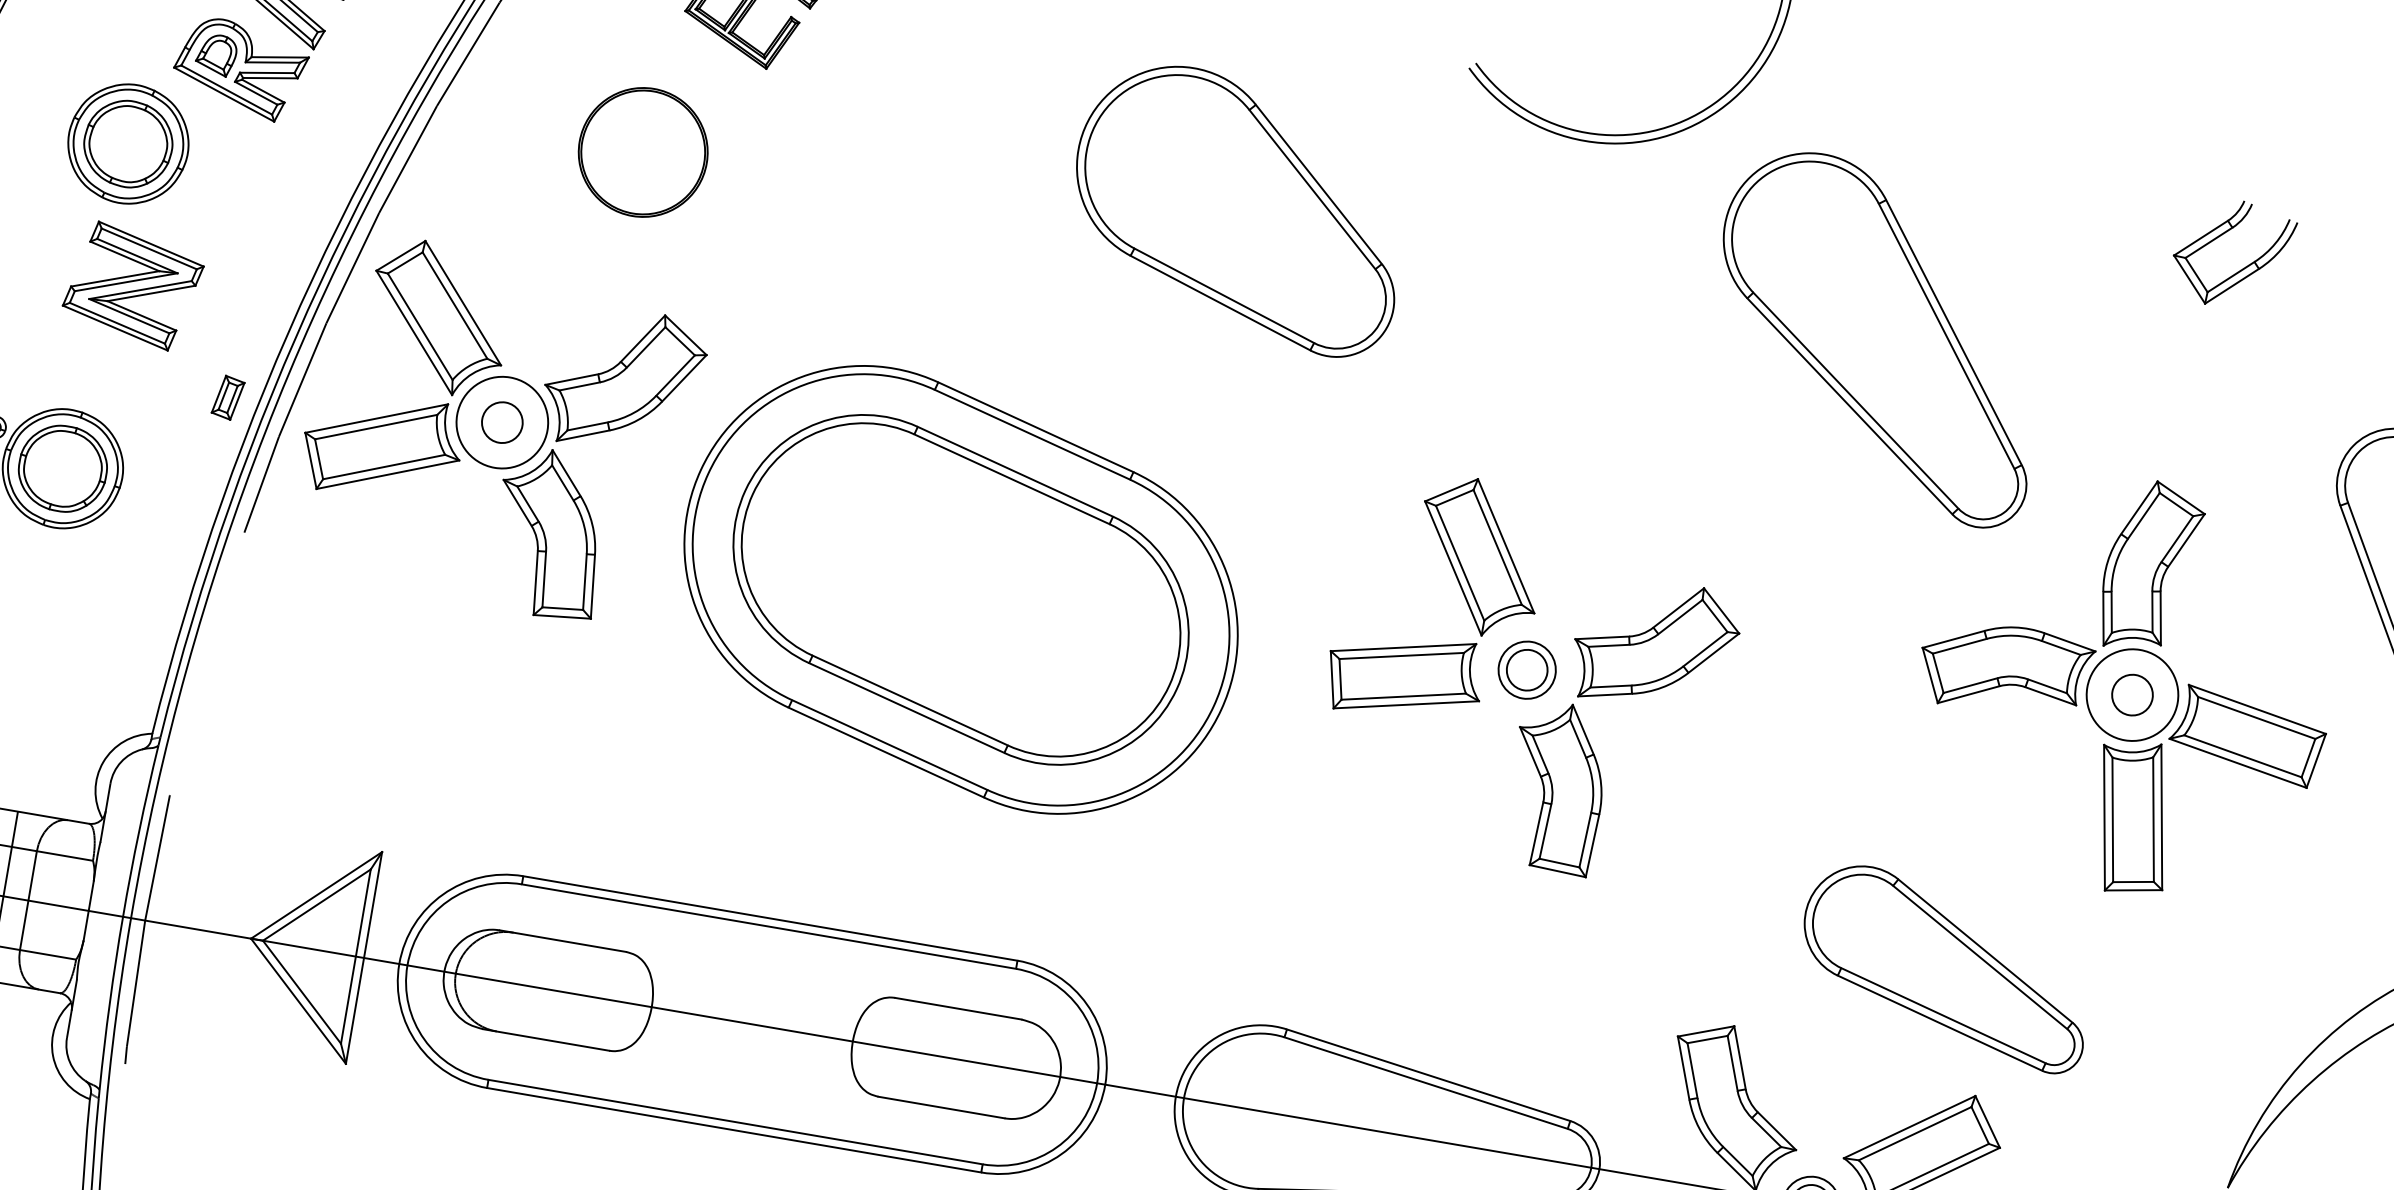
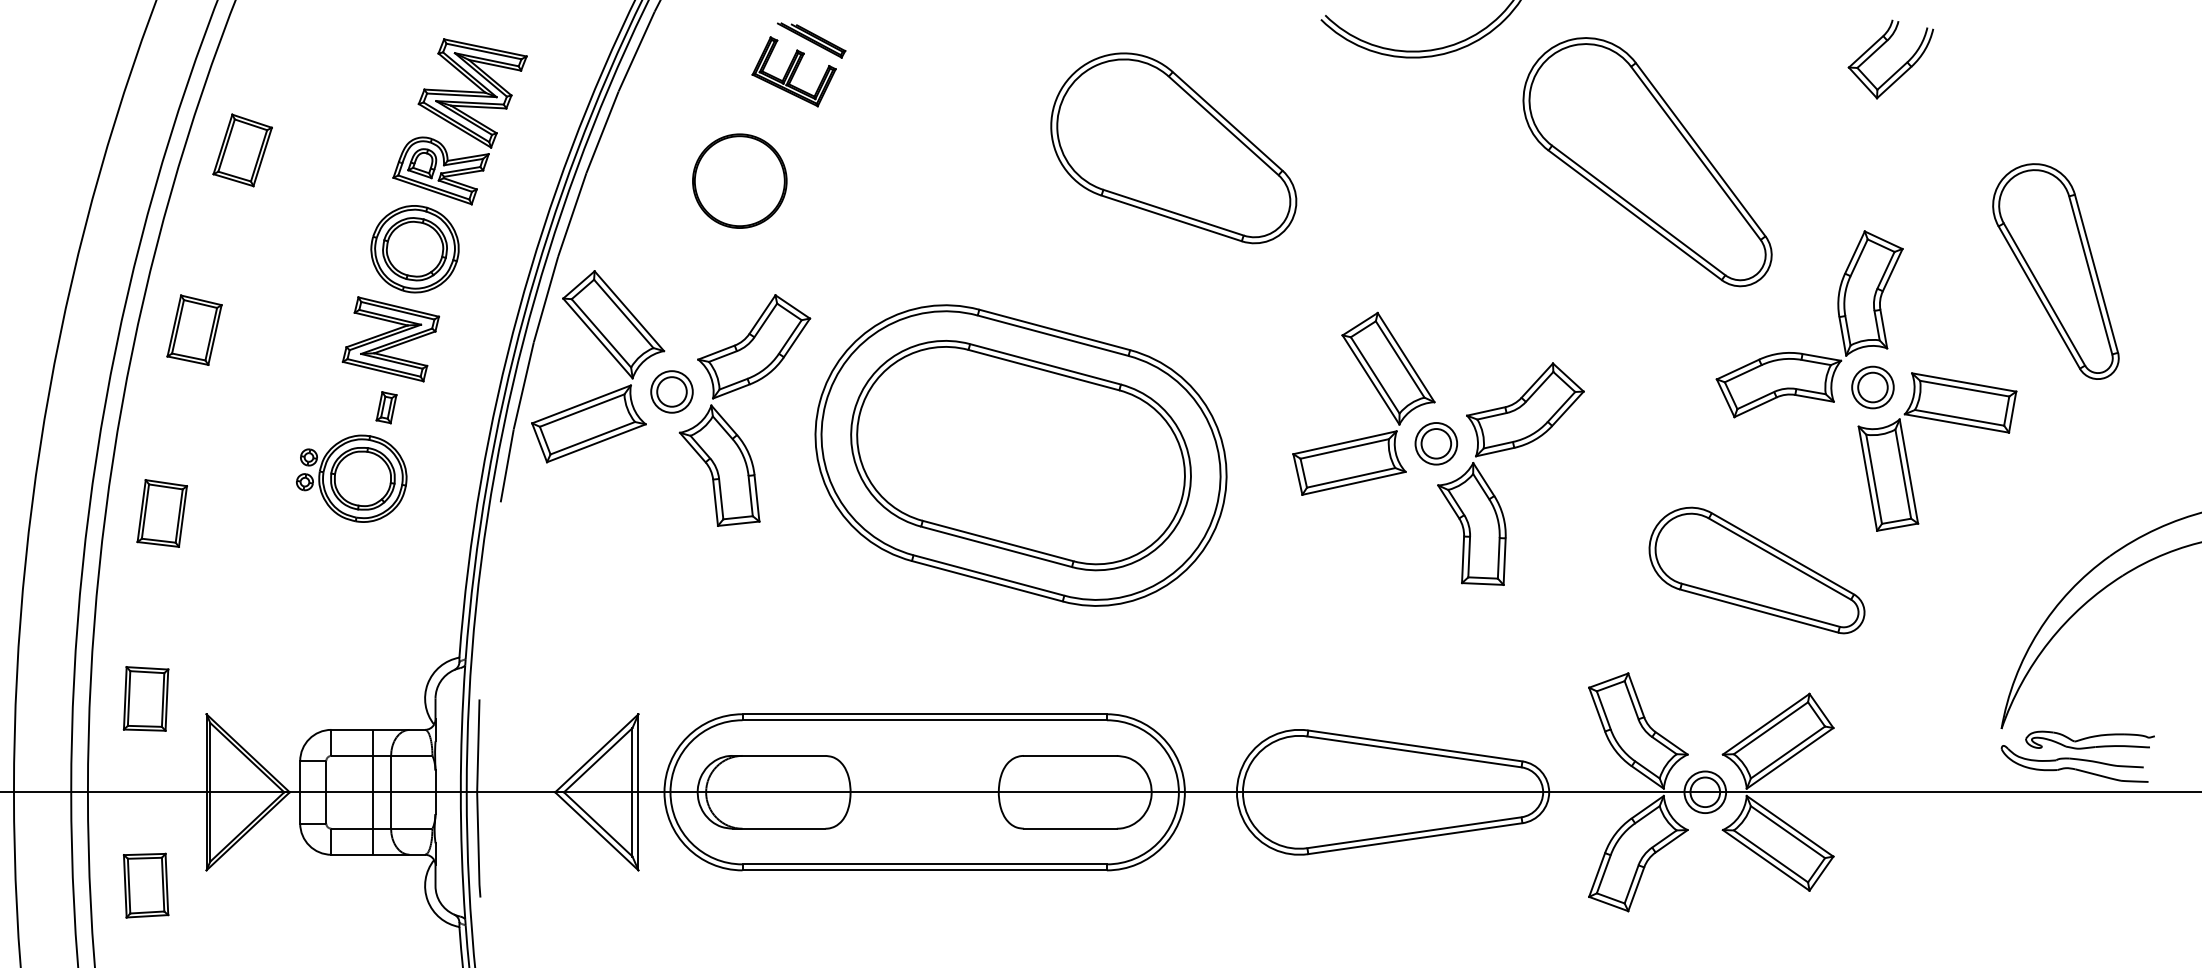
part: (127, 144) -> (414, 249), moved
part: (228, 397) -> (386, 407), moved
circle: (501, 421) -> (671, 391), size x0.62
circle: (2131, 694) -> (1872, 387), size x0.62
part: (1945, 967) -> (1756, 570), moved

